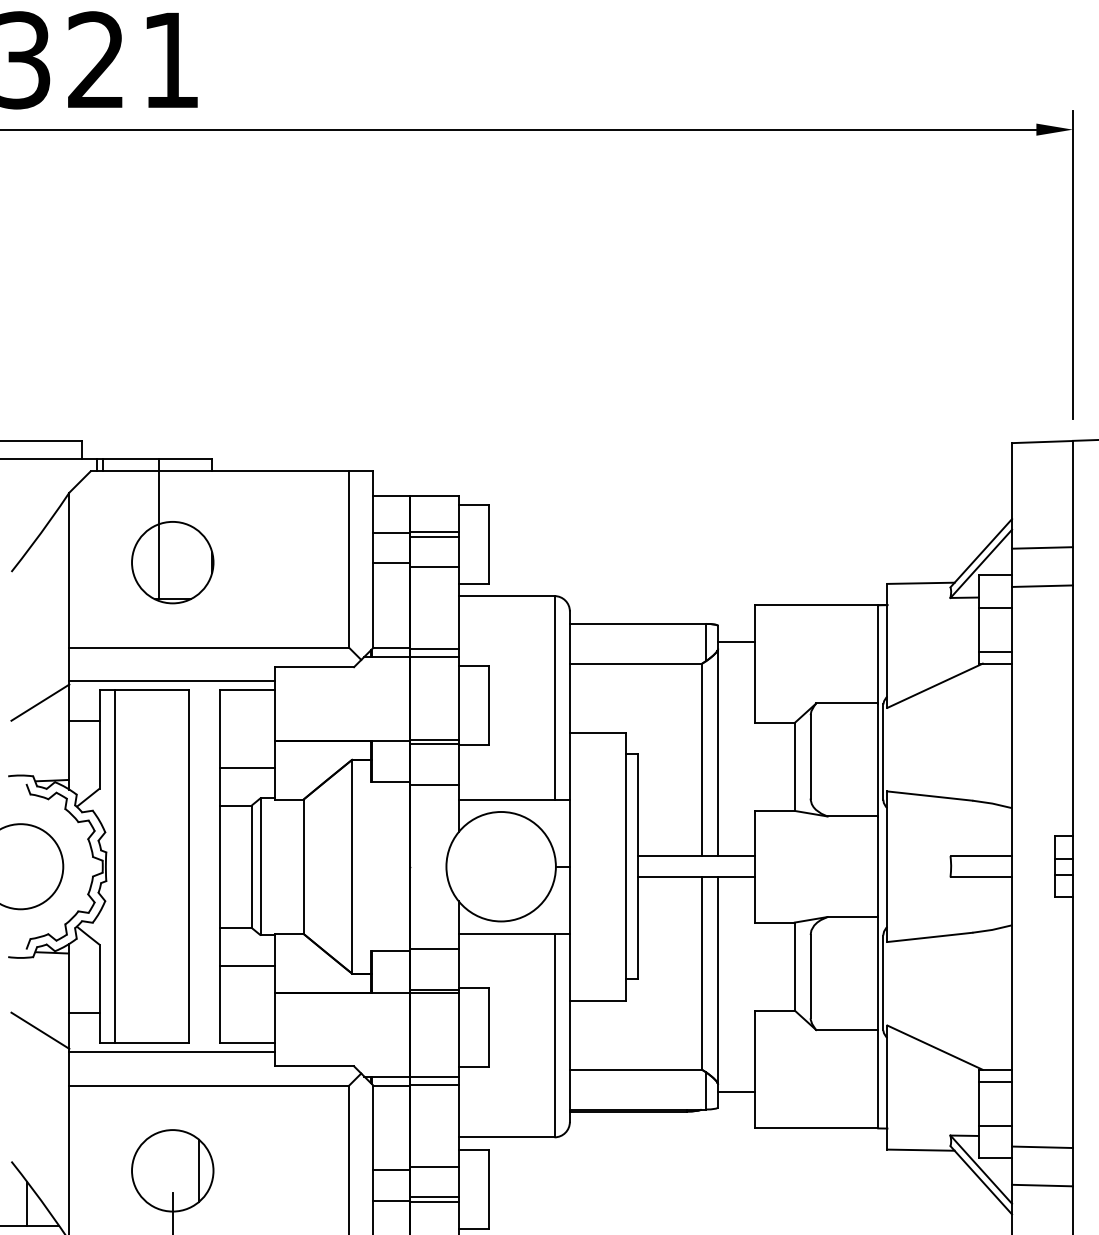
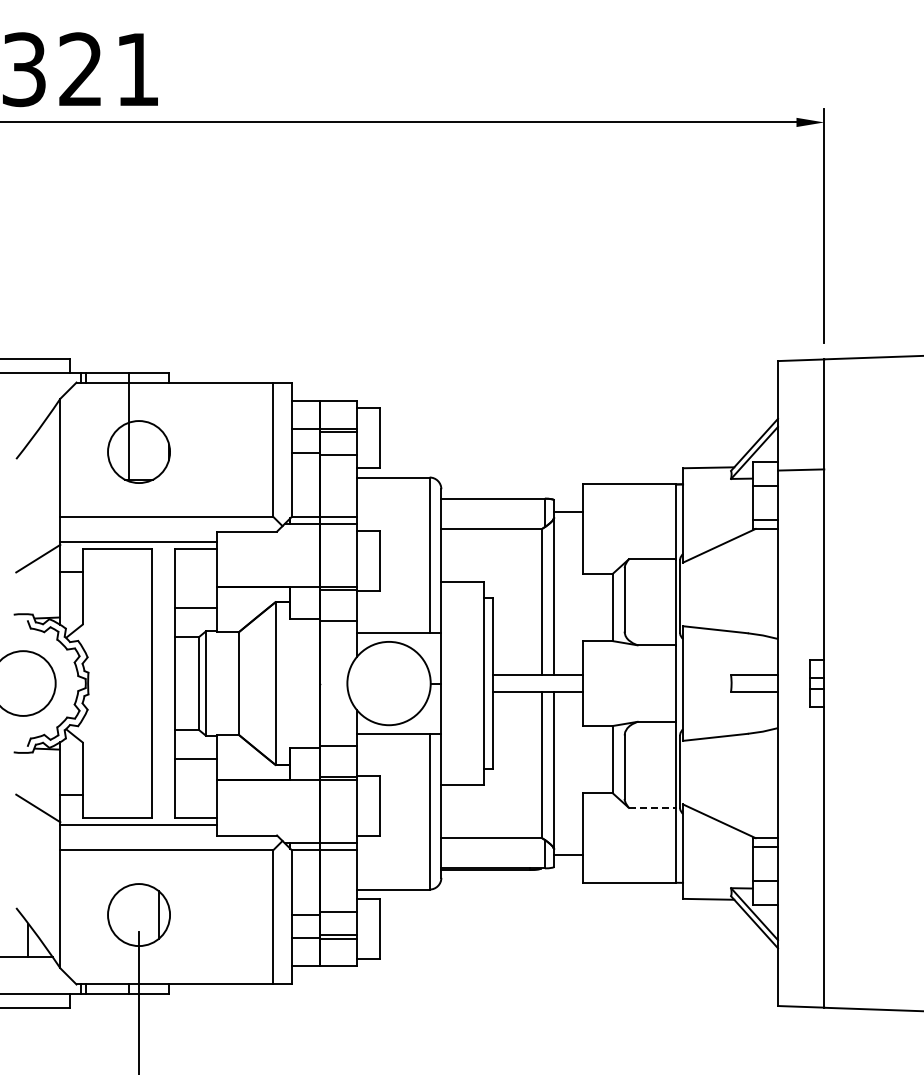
line: (1041, 547) -> (800, 440), removed
line: (115, 866) -> (95, 683), removed
line: (847, 1029) -> (652, 807), solid -> dashed
line: (1041, 1146) -> (800, 896), removed
line: (1041, 1184) -> (800, 925), removed

